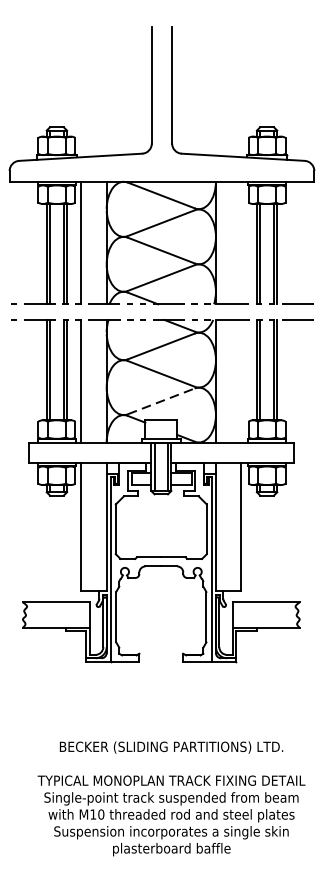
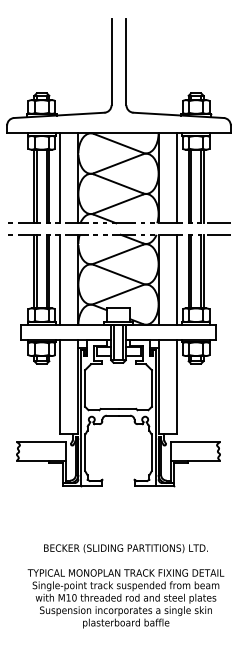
line: (241, 243) -> (177, 178), added
line: (241, 380) -> (177, 279), added
line: (161, 401) -> (118, 294), dashed -> solid

